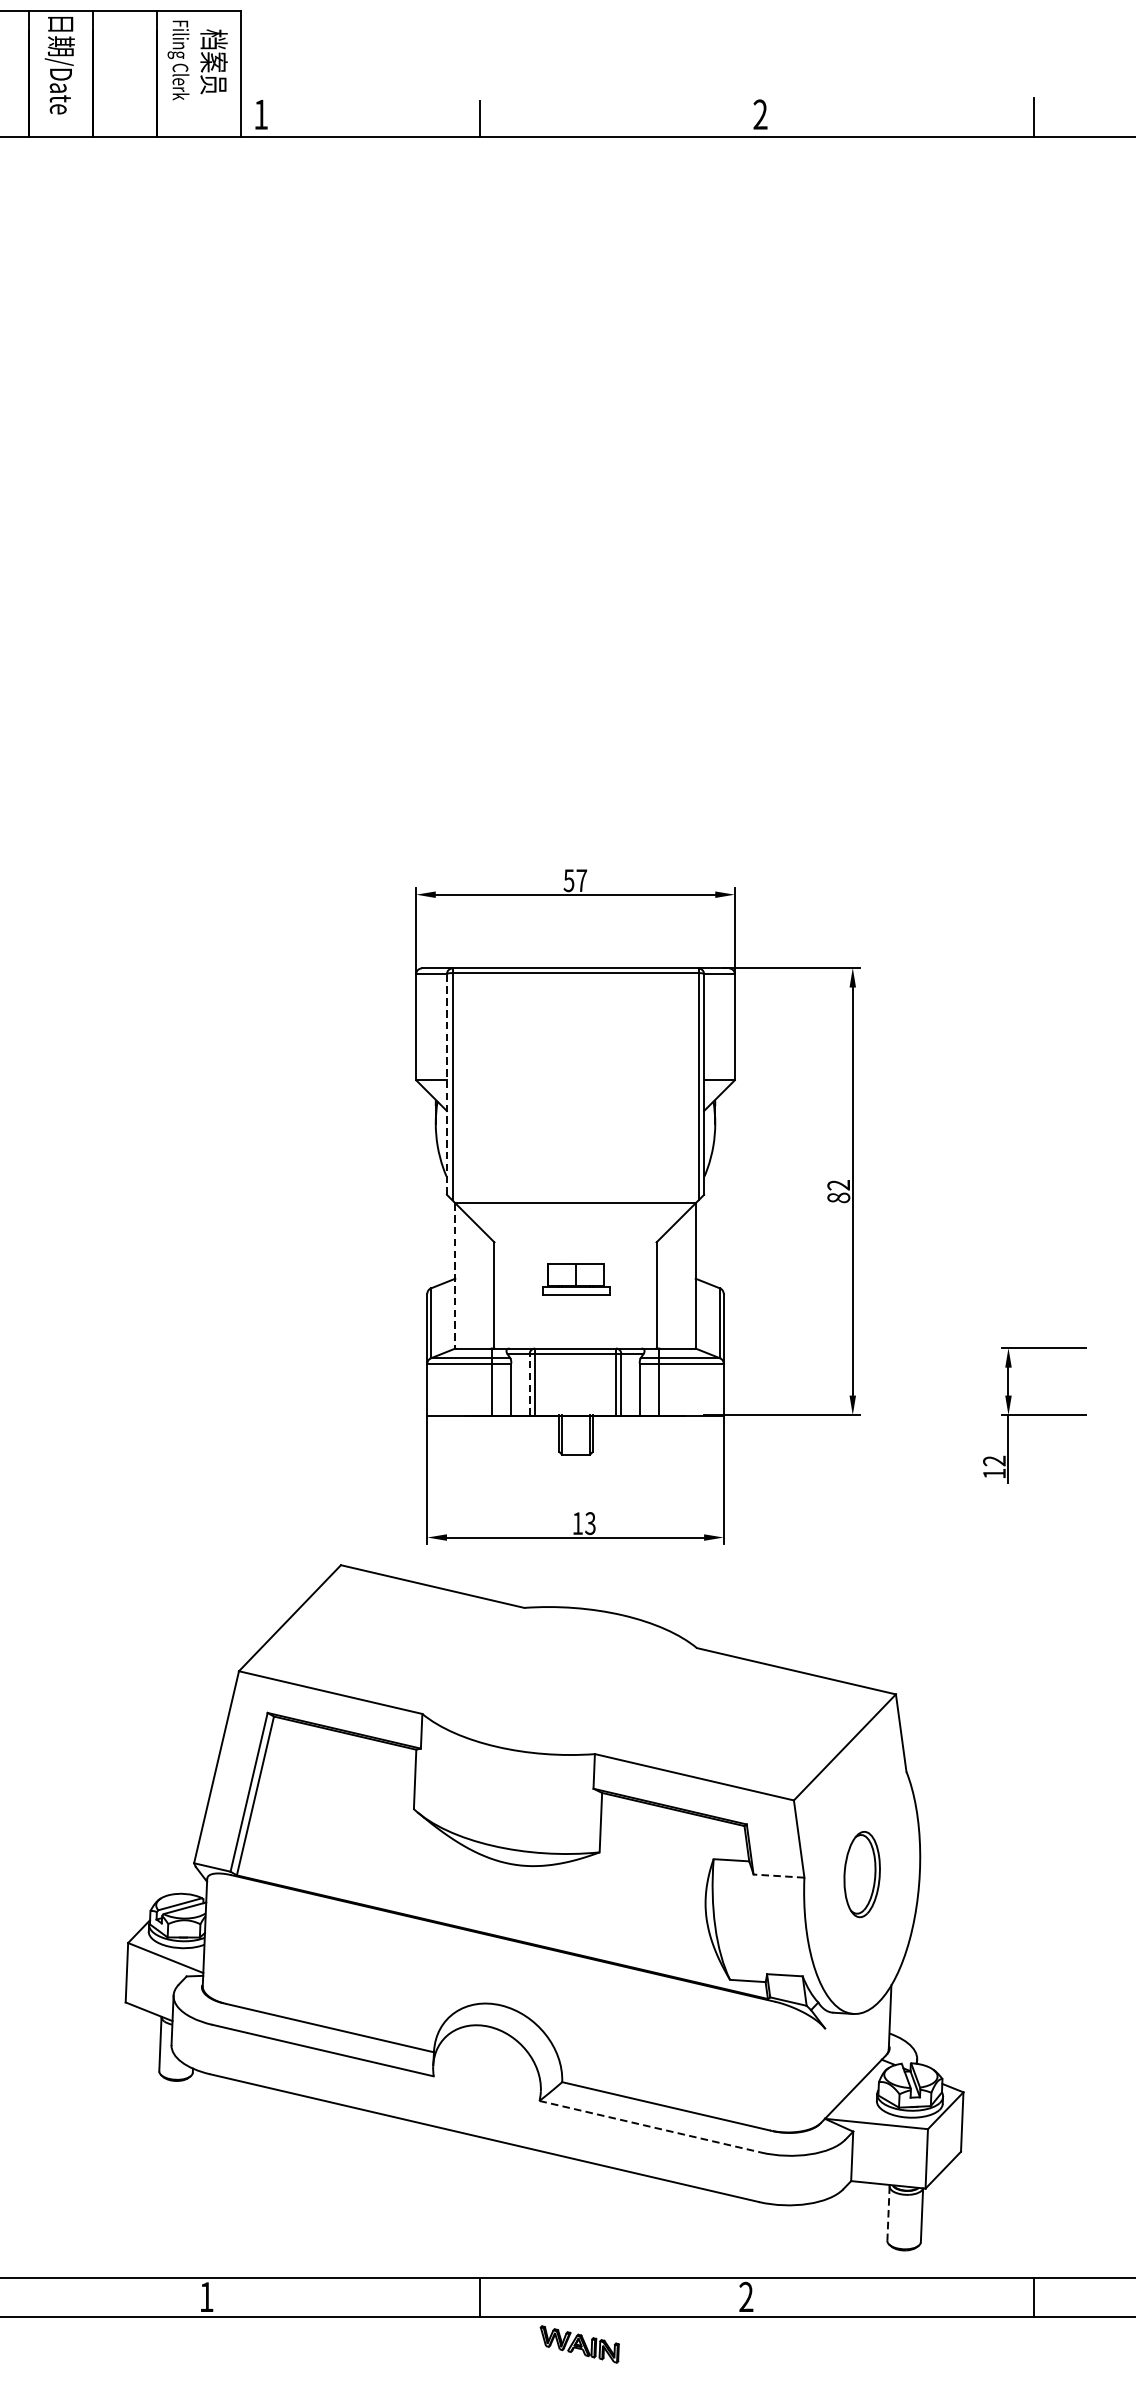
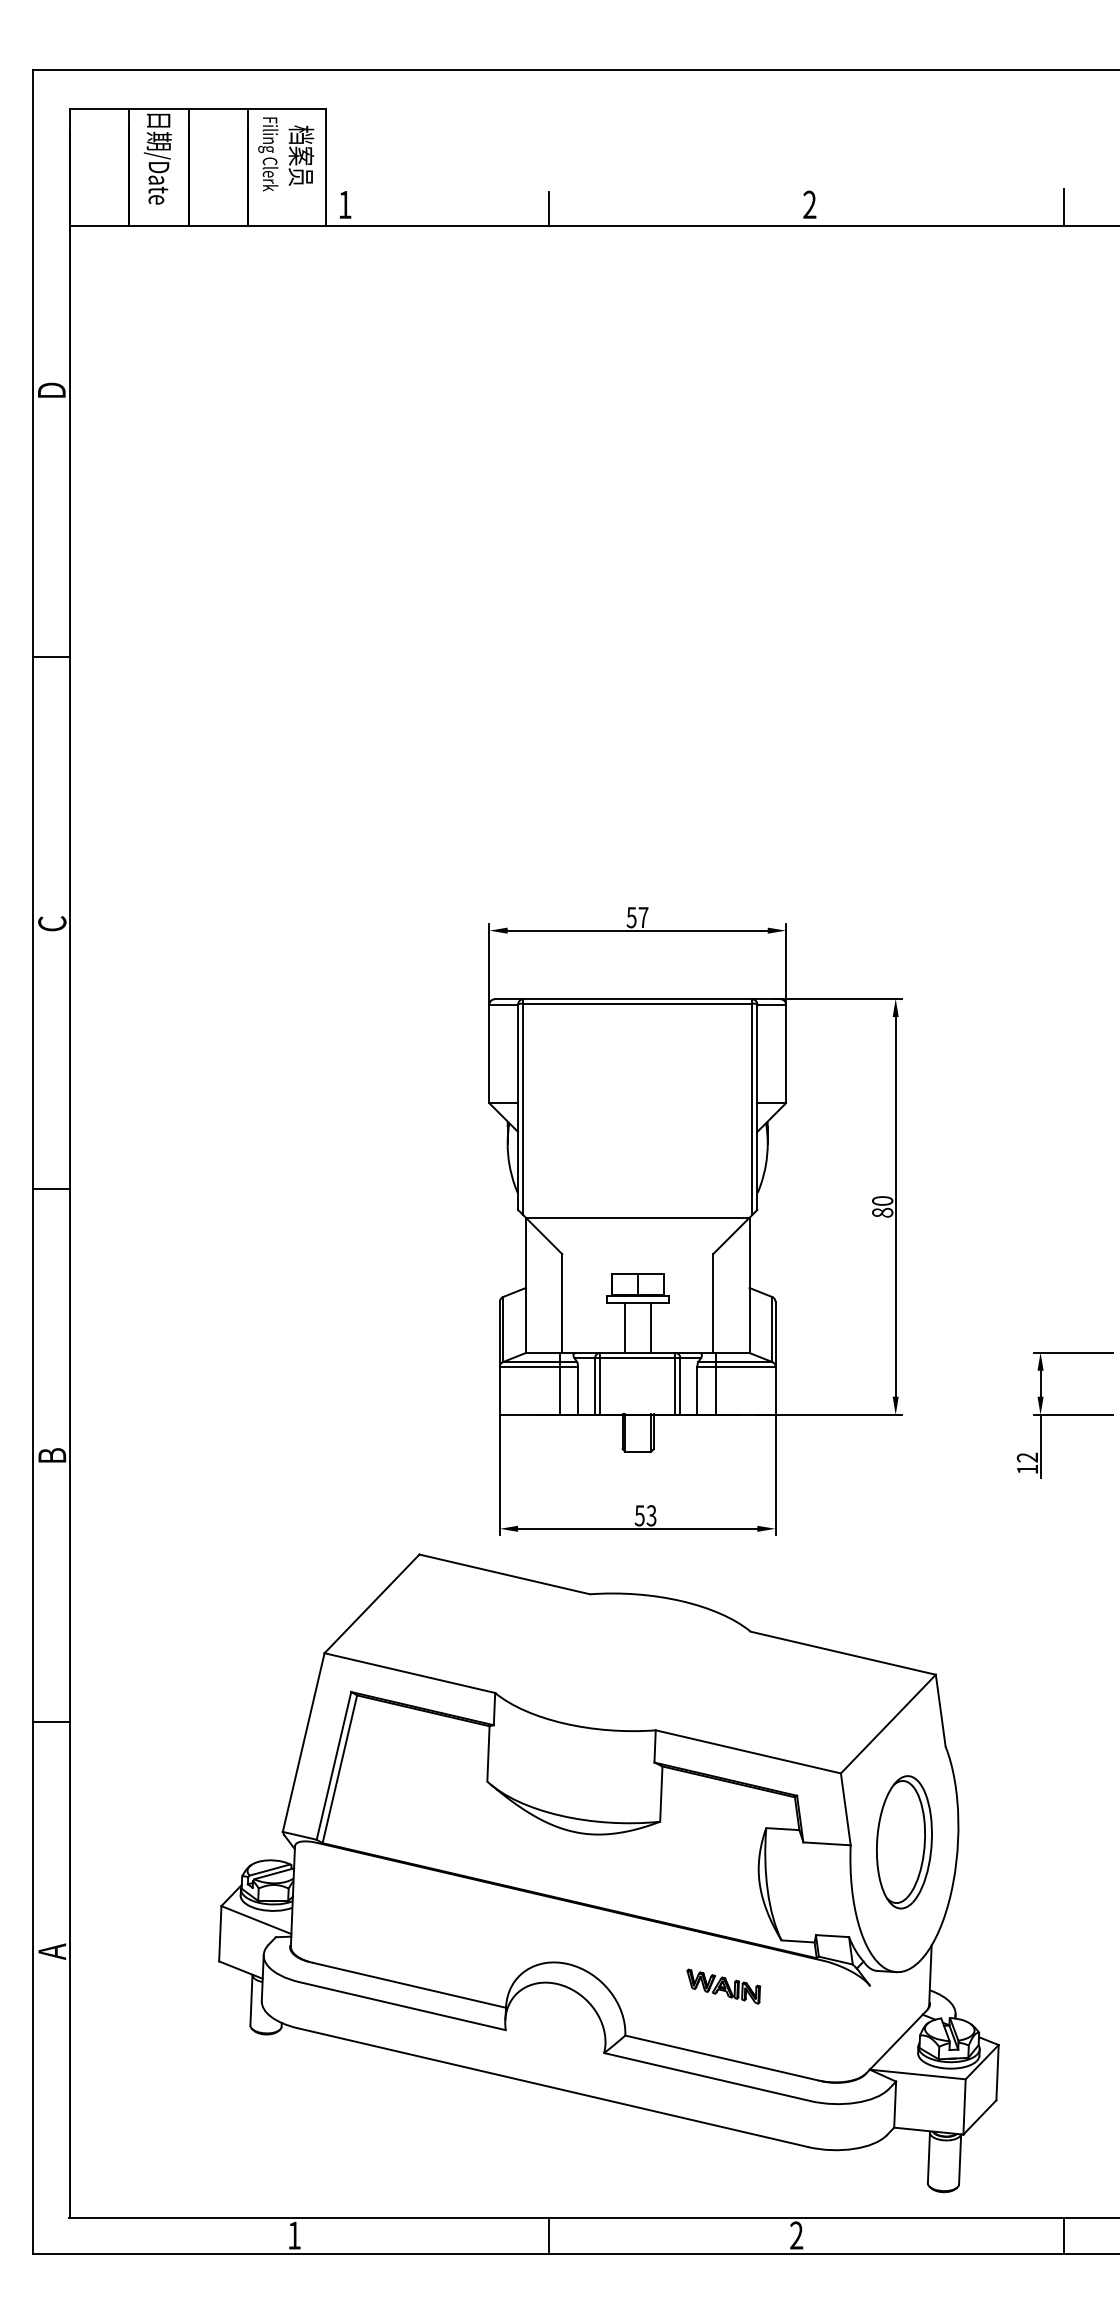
line: (447, 1084) -> (518, 1107), dashed -> solid
text: (838, 1184) -> (882, 1200), 82 -> 80
line: (454, 1276) -> (525, 1285), dashed -> solid
line: (562, 1321) -> (625, 1327), added
line: (590, 1321) -> (651, 1327), added
line: (530, 1384) -> (595, 1386), dashed -> solid
text: (577, 1523) -> (639, 1515), 13 -> 53
part: (862, 1874) -> (904, 1842), size x1.67
line: (779, 1875) -> (827, 1843), dashed -> solid
line: (650, 2127) -> (707, 2077), dashed -> solid
line: (888, 2214) -> (928, 2158), dashed -> solid
part: (579, 2344) -> (723, 1986), moved

